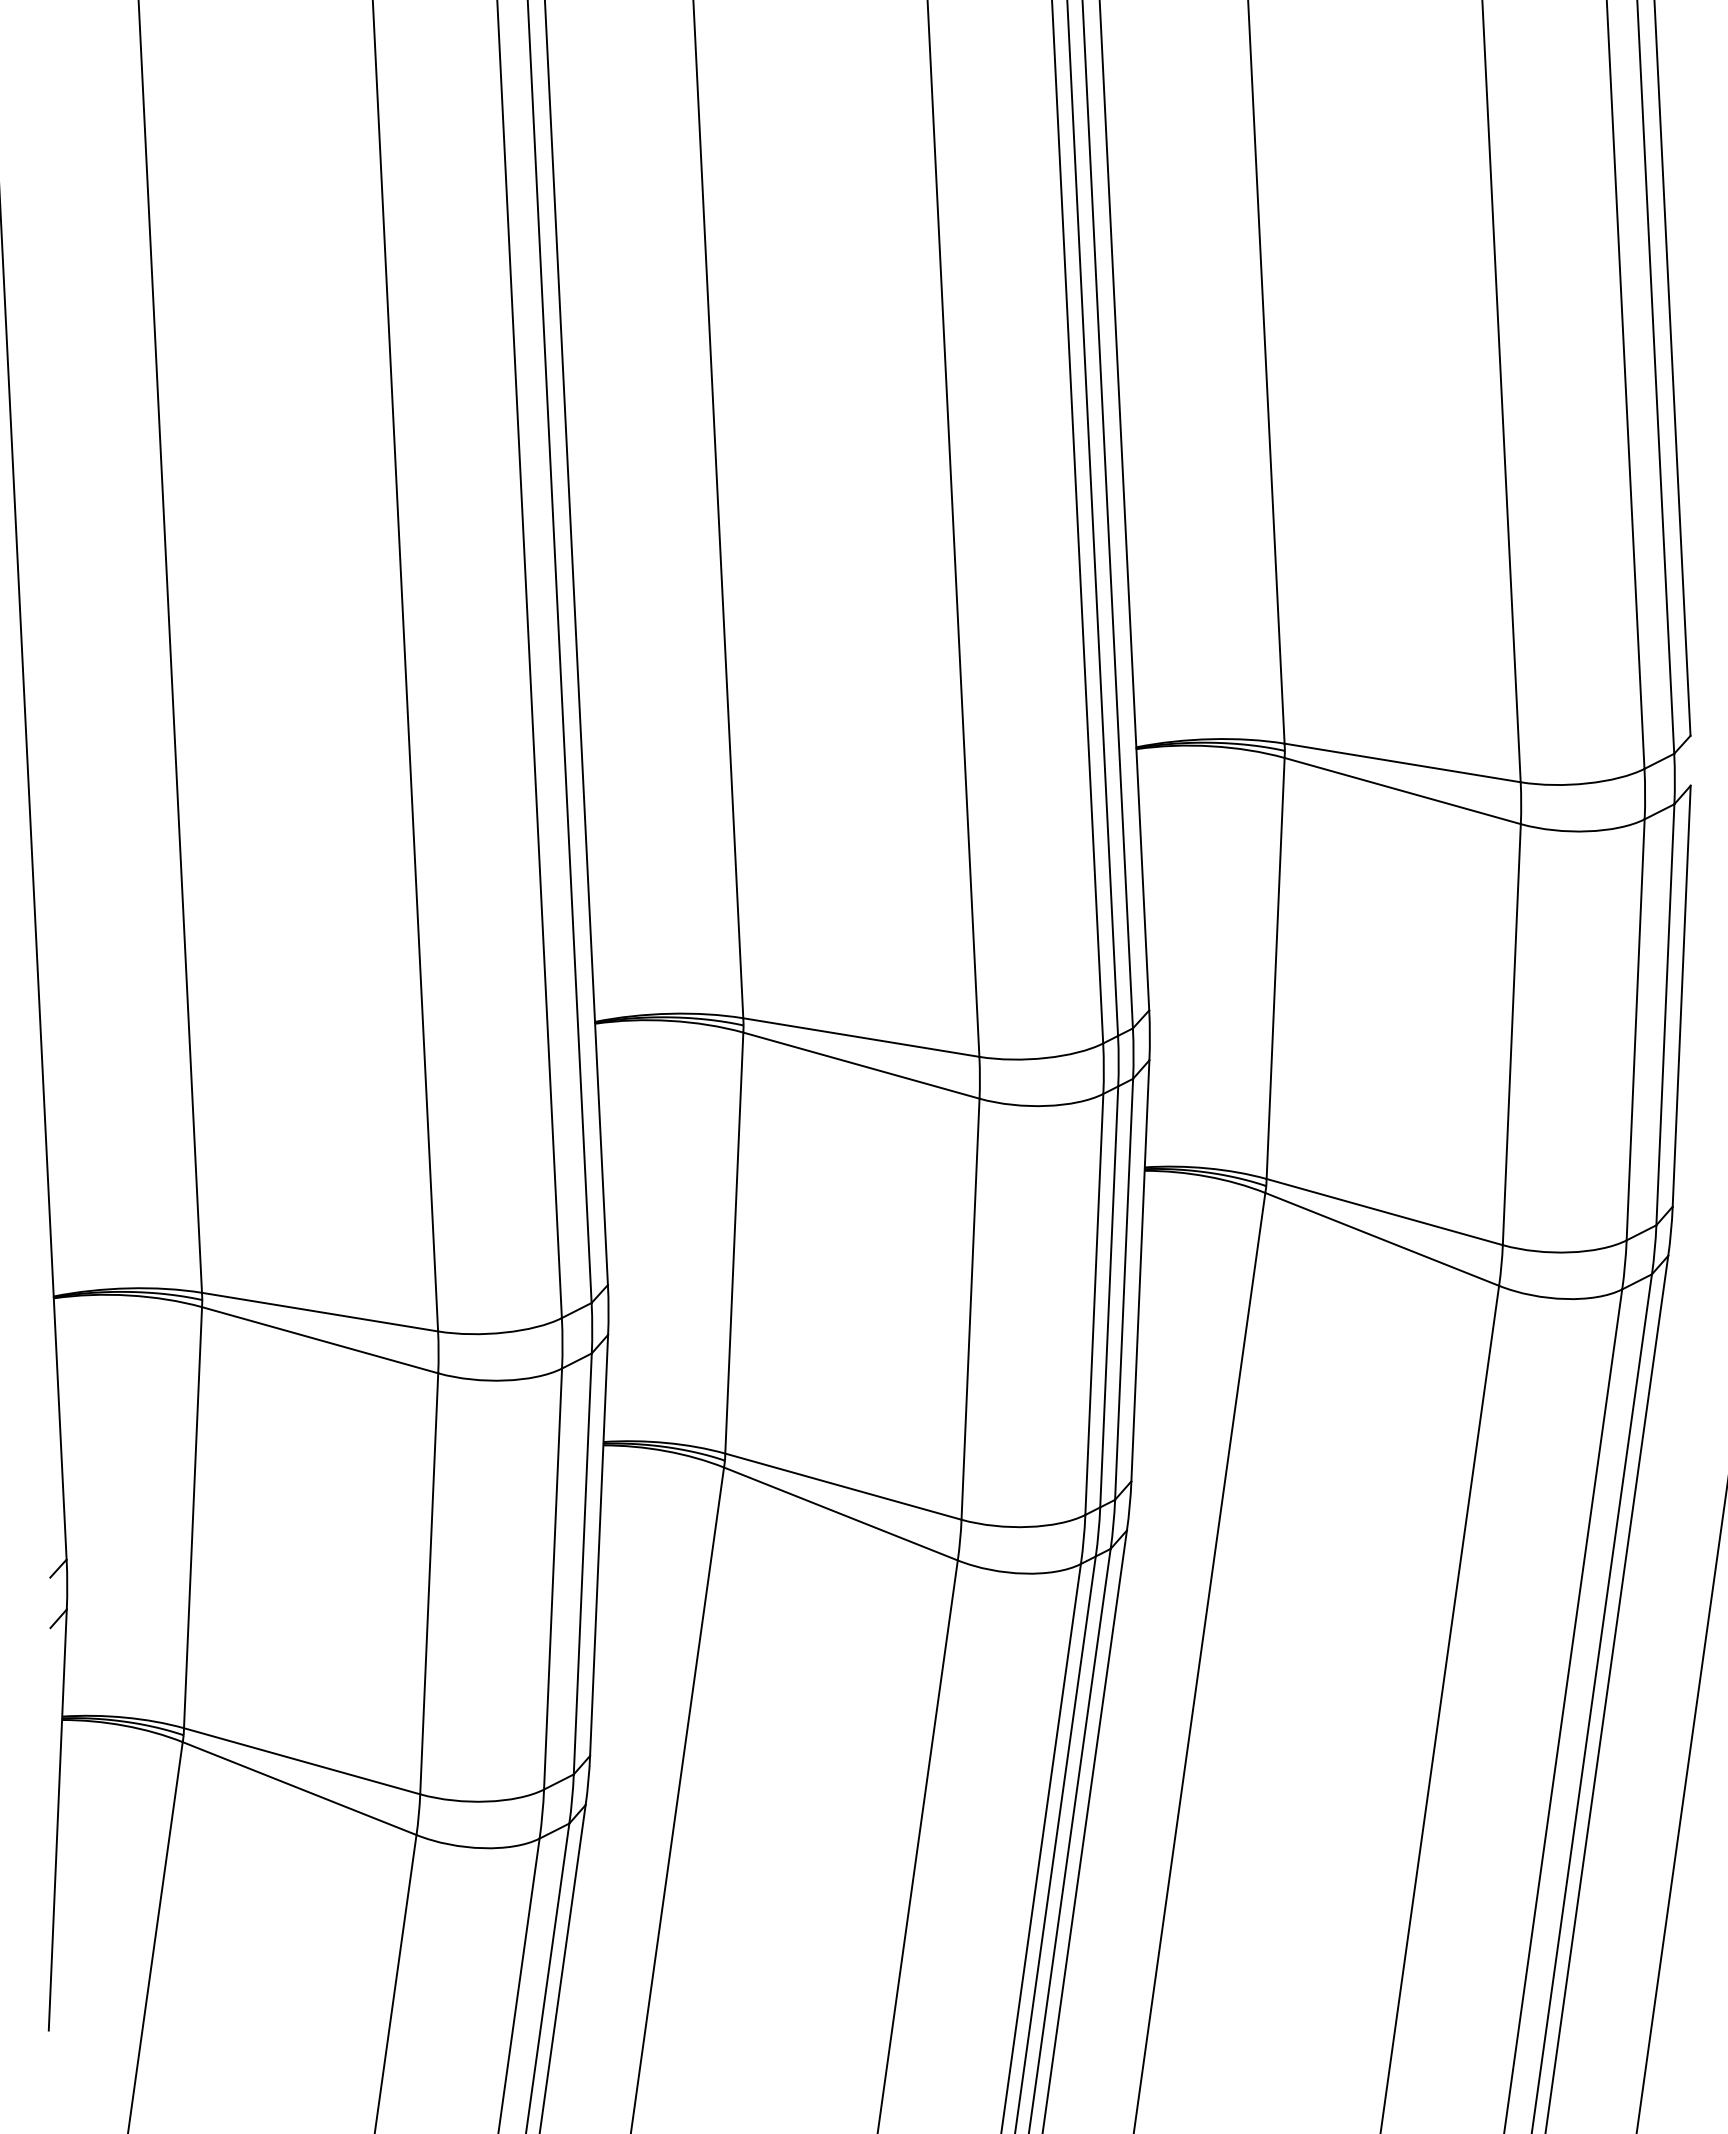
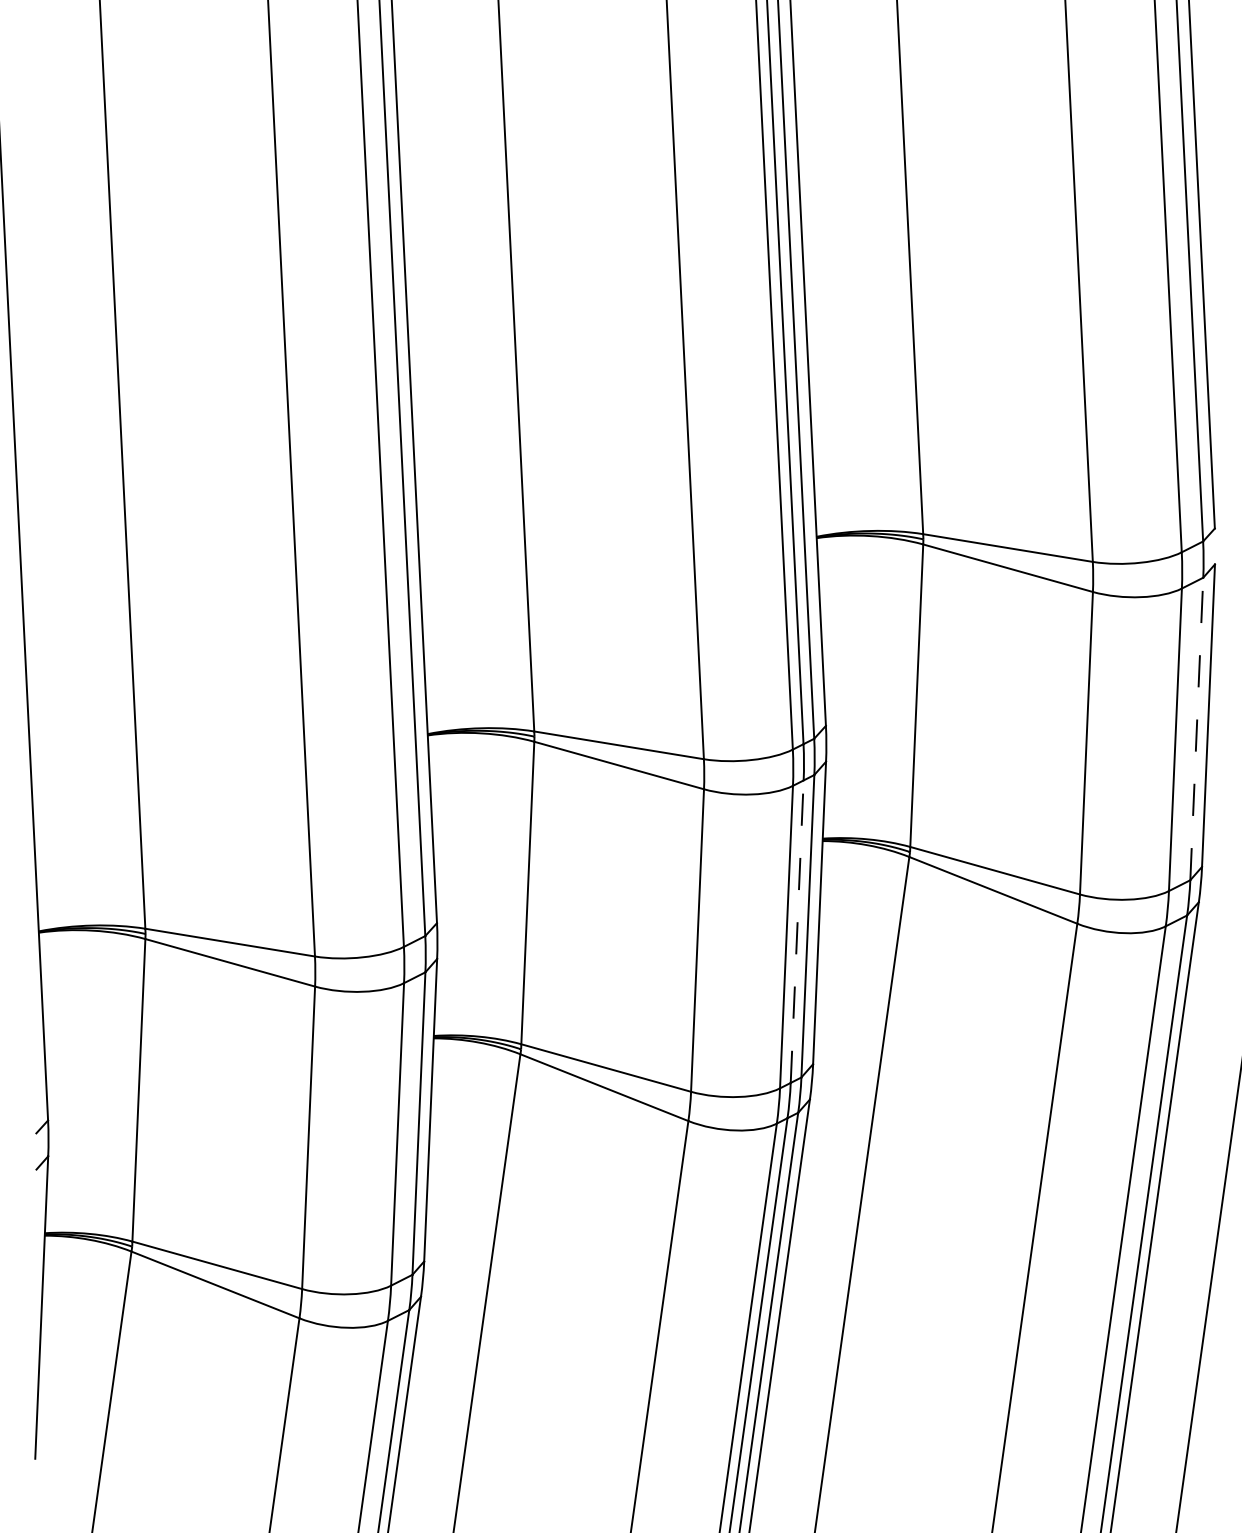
line: (1665, 1014) -> (1196, 728), solid -> dashed
line: (1109, 1296) -> (797, 931), solid -> dashed

